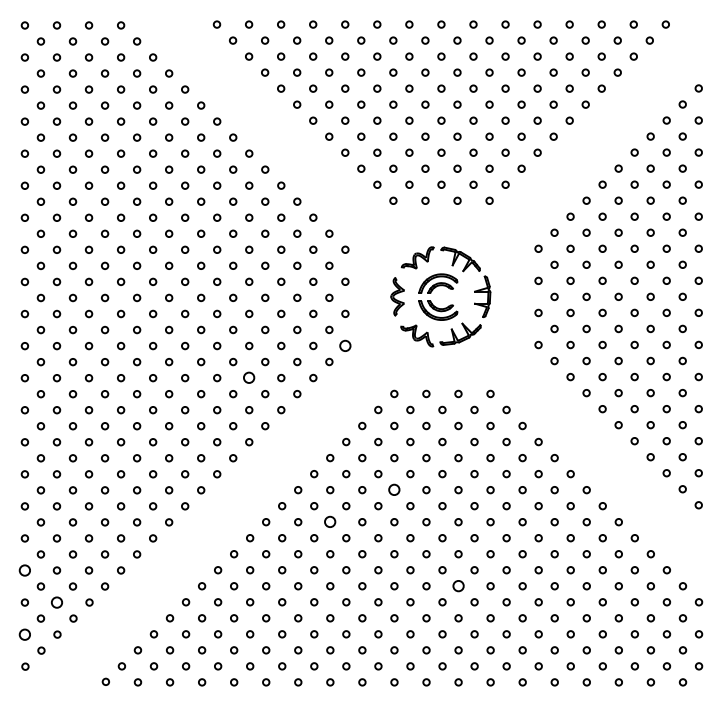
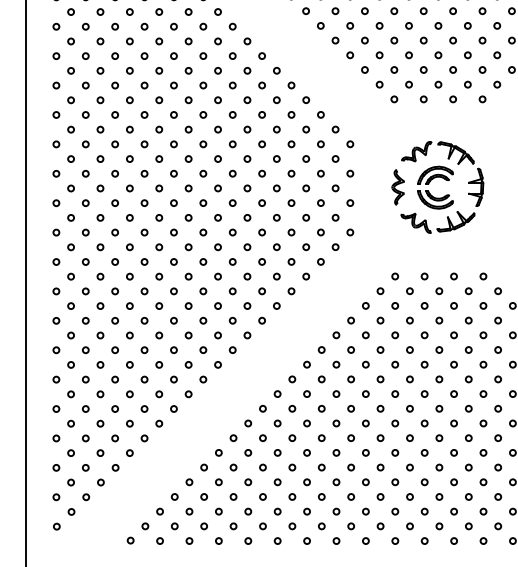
circle: (345, 345) -> (350, 232), size x0.62
circle: (249, 378) -> (262, 262), size x0.62
circle: (394, 490) -> (395, 365), size x0.62
circle: (330, 522) -> (336, 394), size x0.62
circle: (24, 570) -> (55, 438), size x0.62
circle: (458, 586) -> (454, 453), size x0.62
circle: (56, 602) -> (85, 467), size x0.62
circle: (24, 634) -> (55, 497), size x0.62

